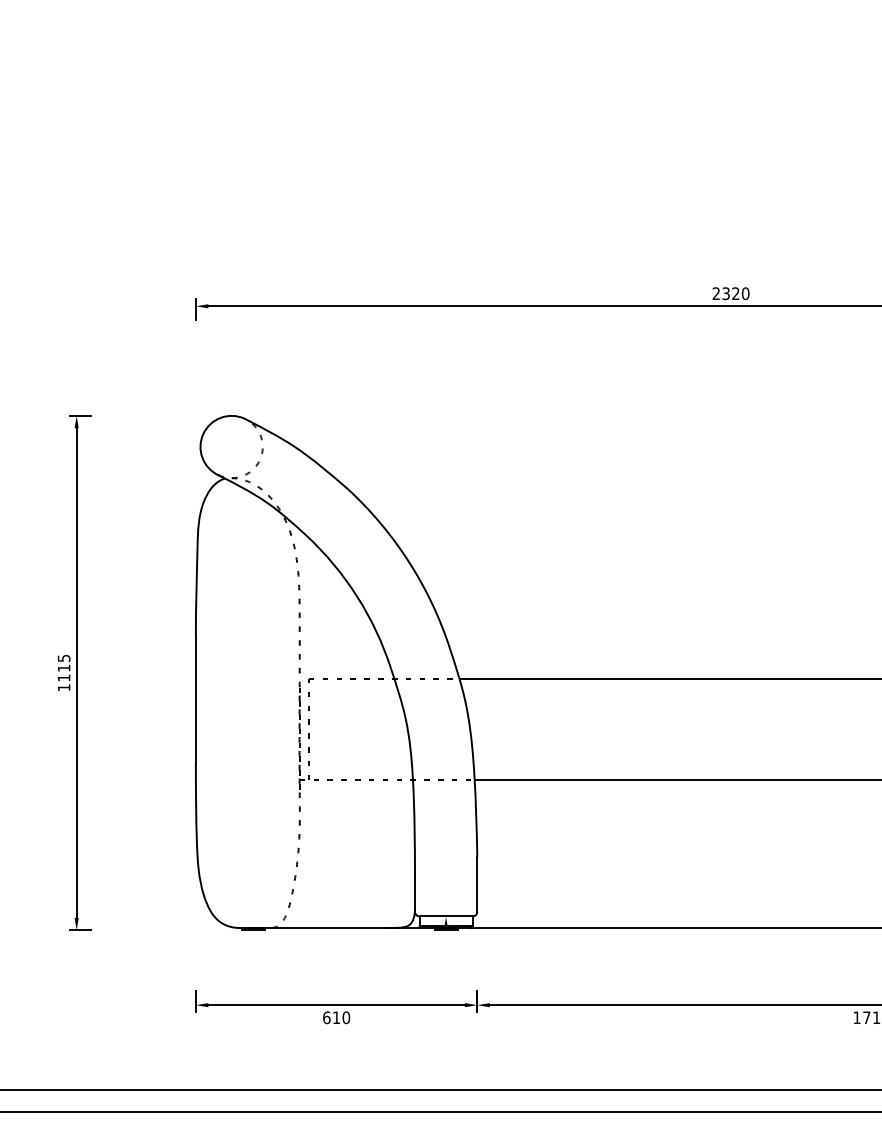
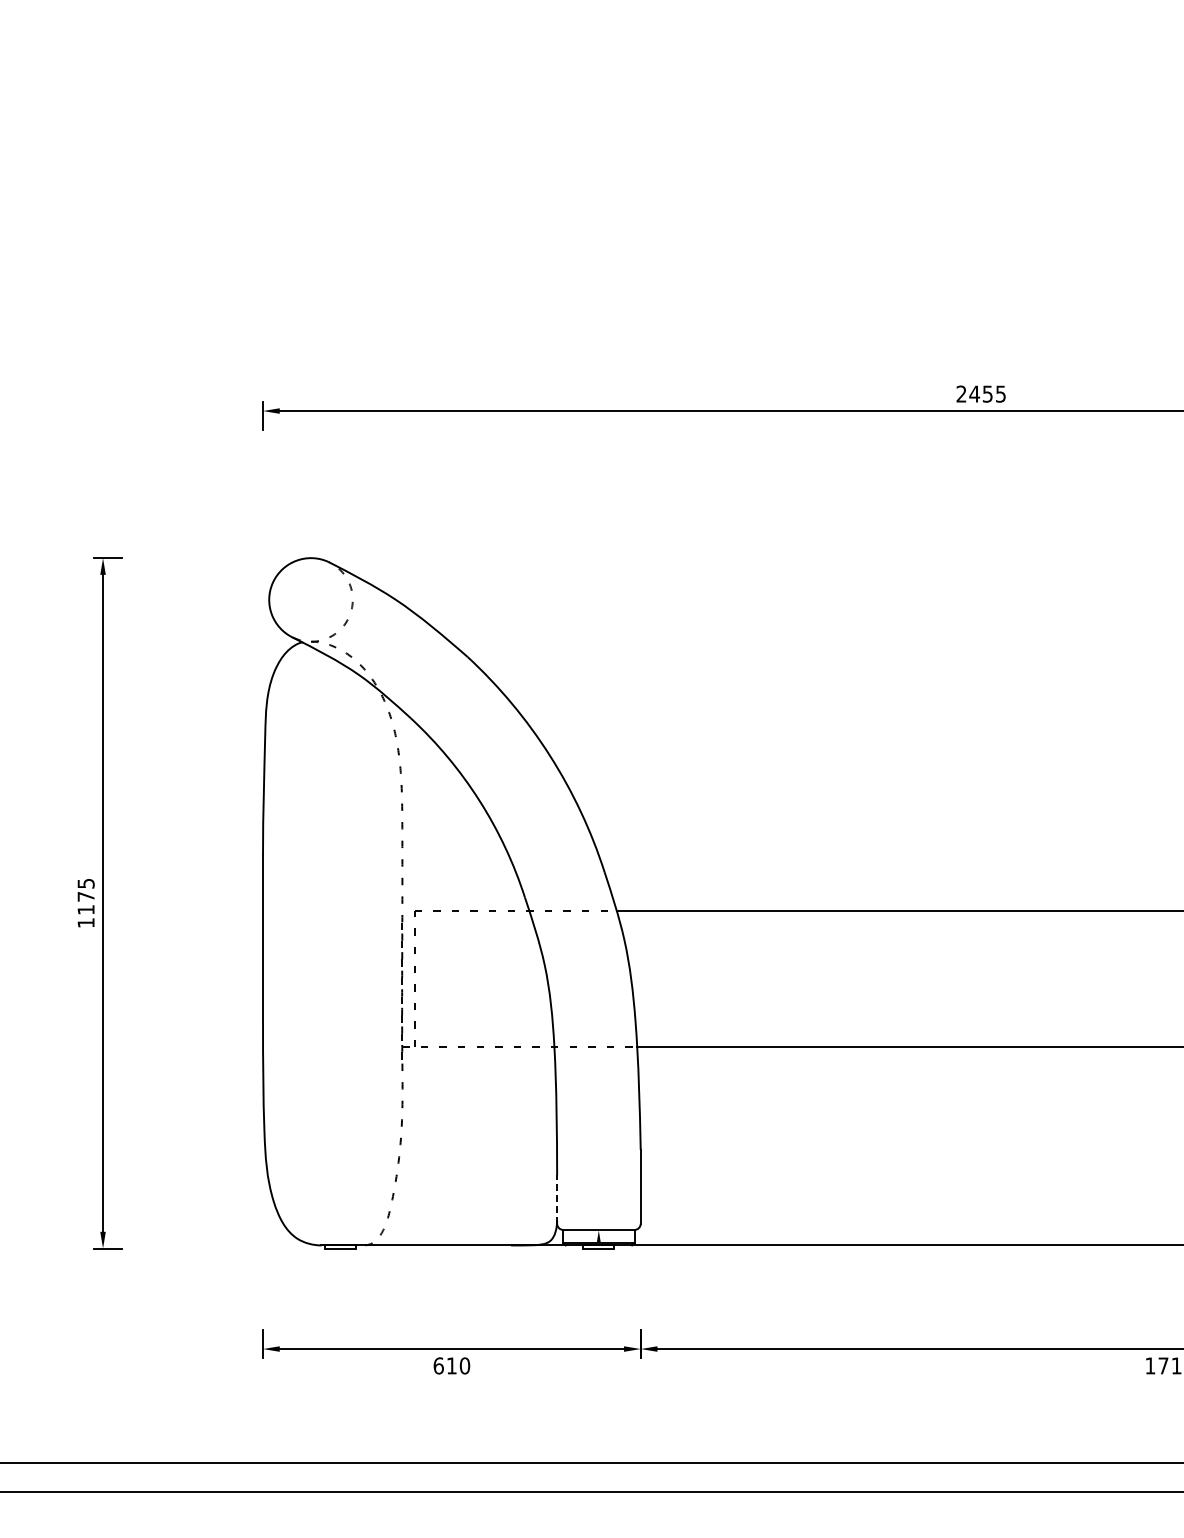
text: (735, 293) -> (987, 393), 2320 -> 2455
text: (63, 668) -> (85, 896), 1115 -> 1175
line: (415, 893) -> (557, 1199), solid -> dashed

